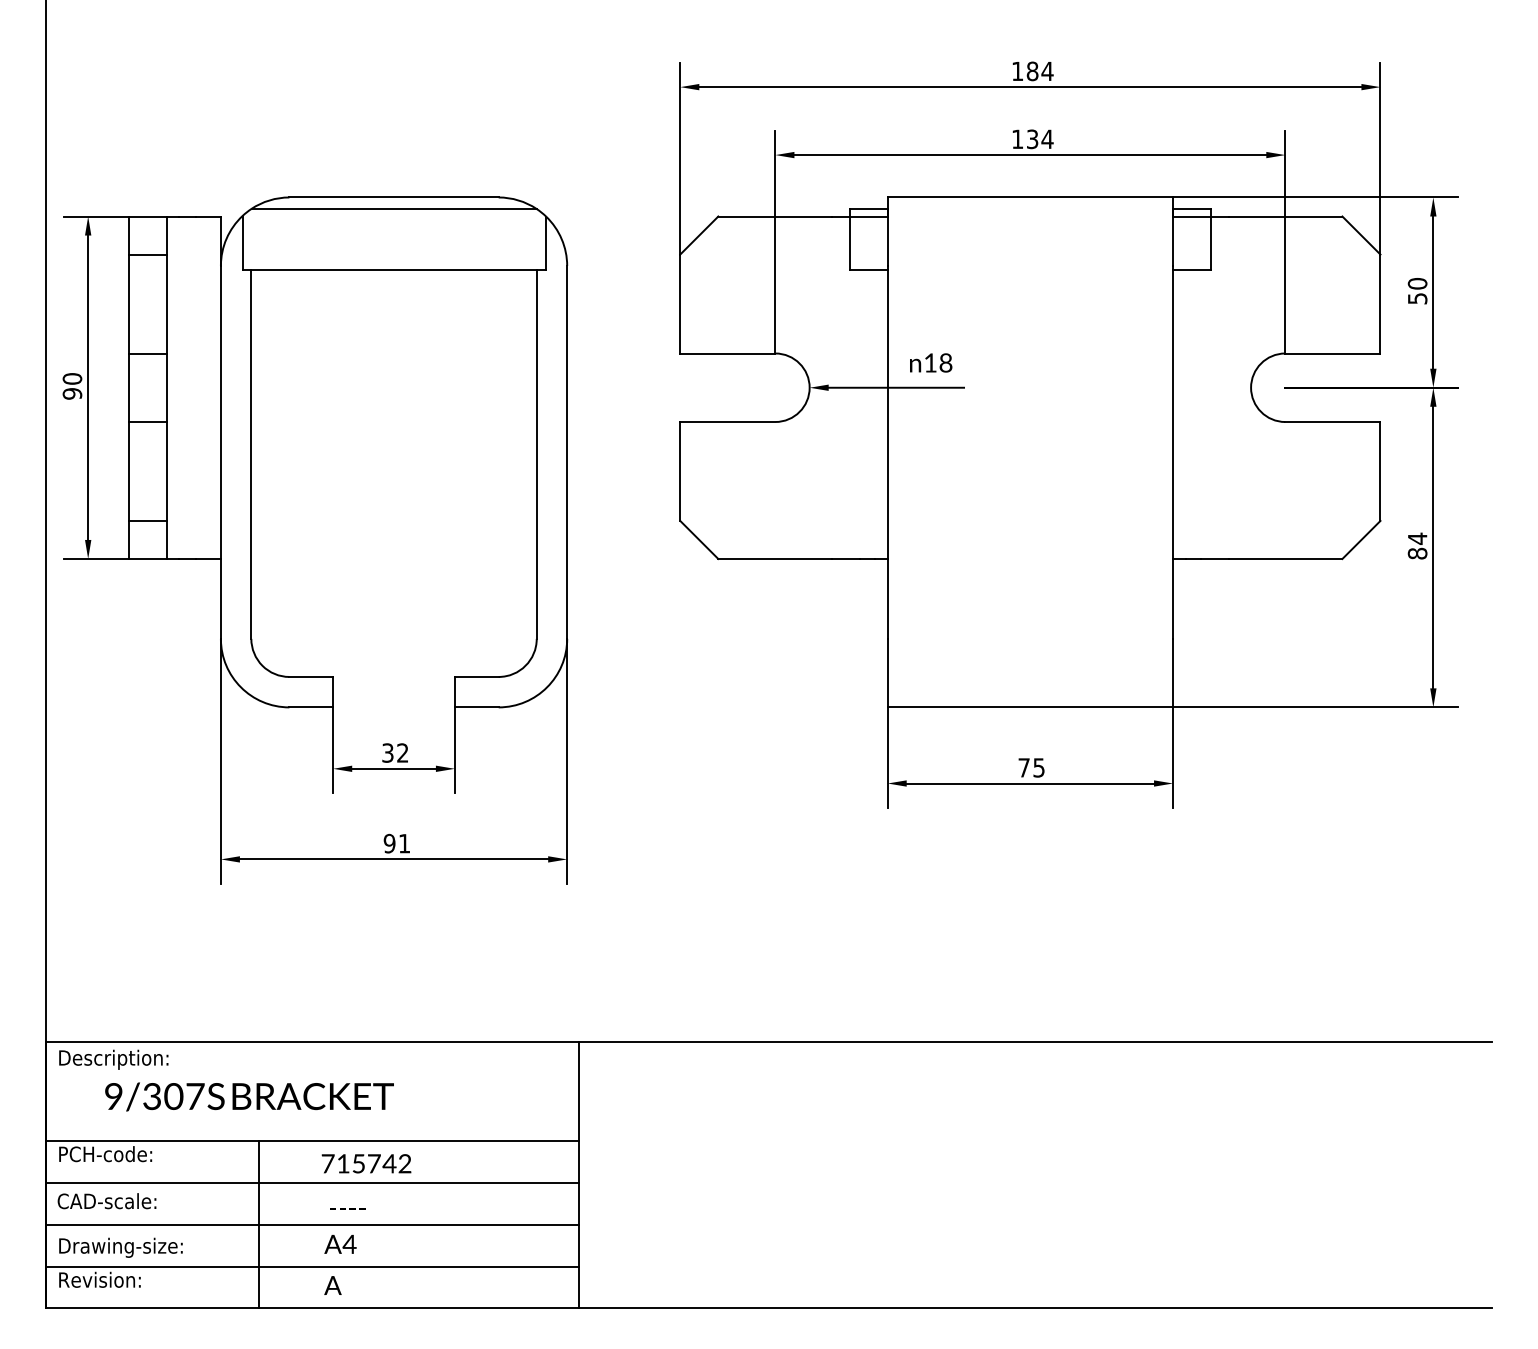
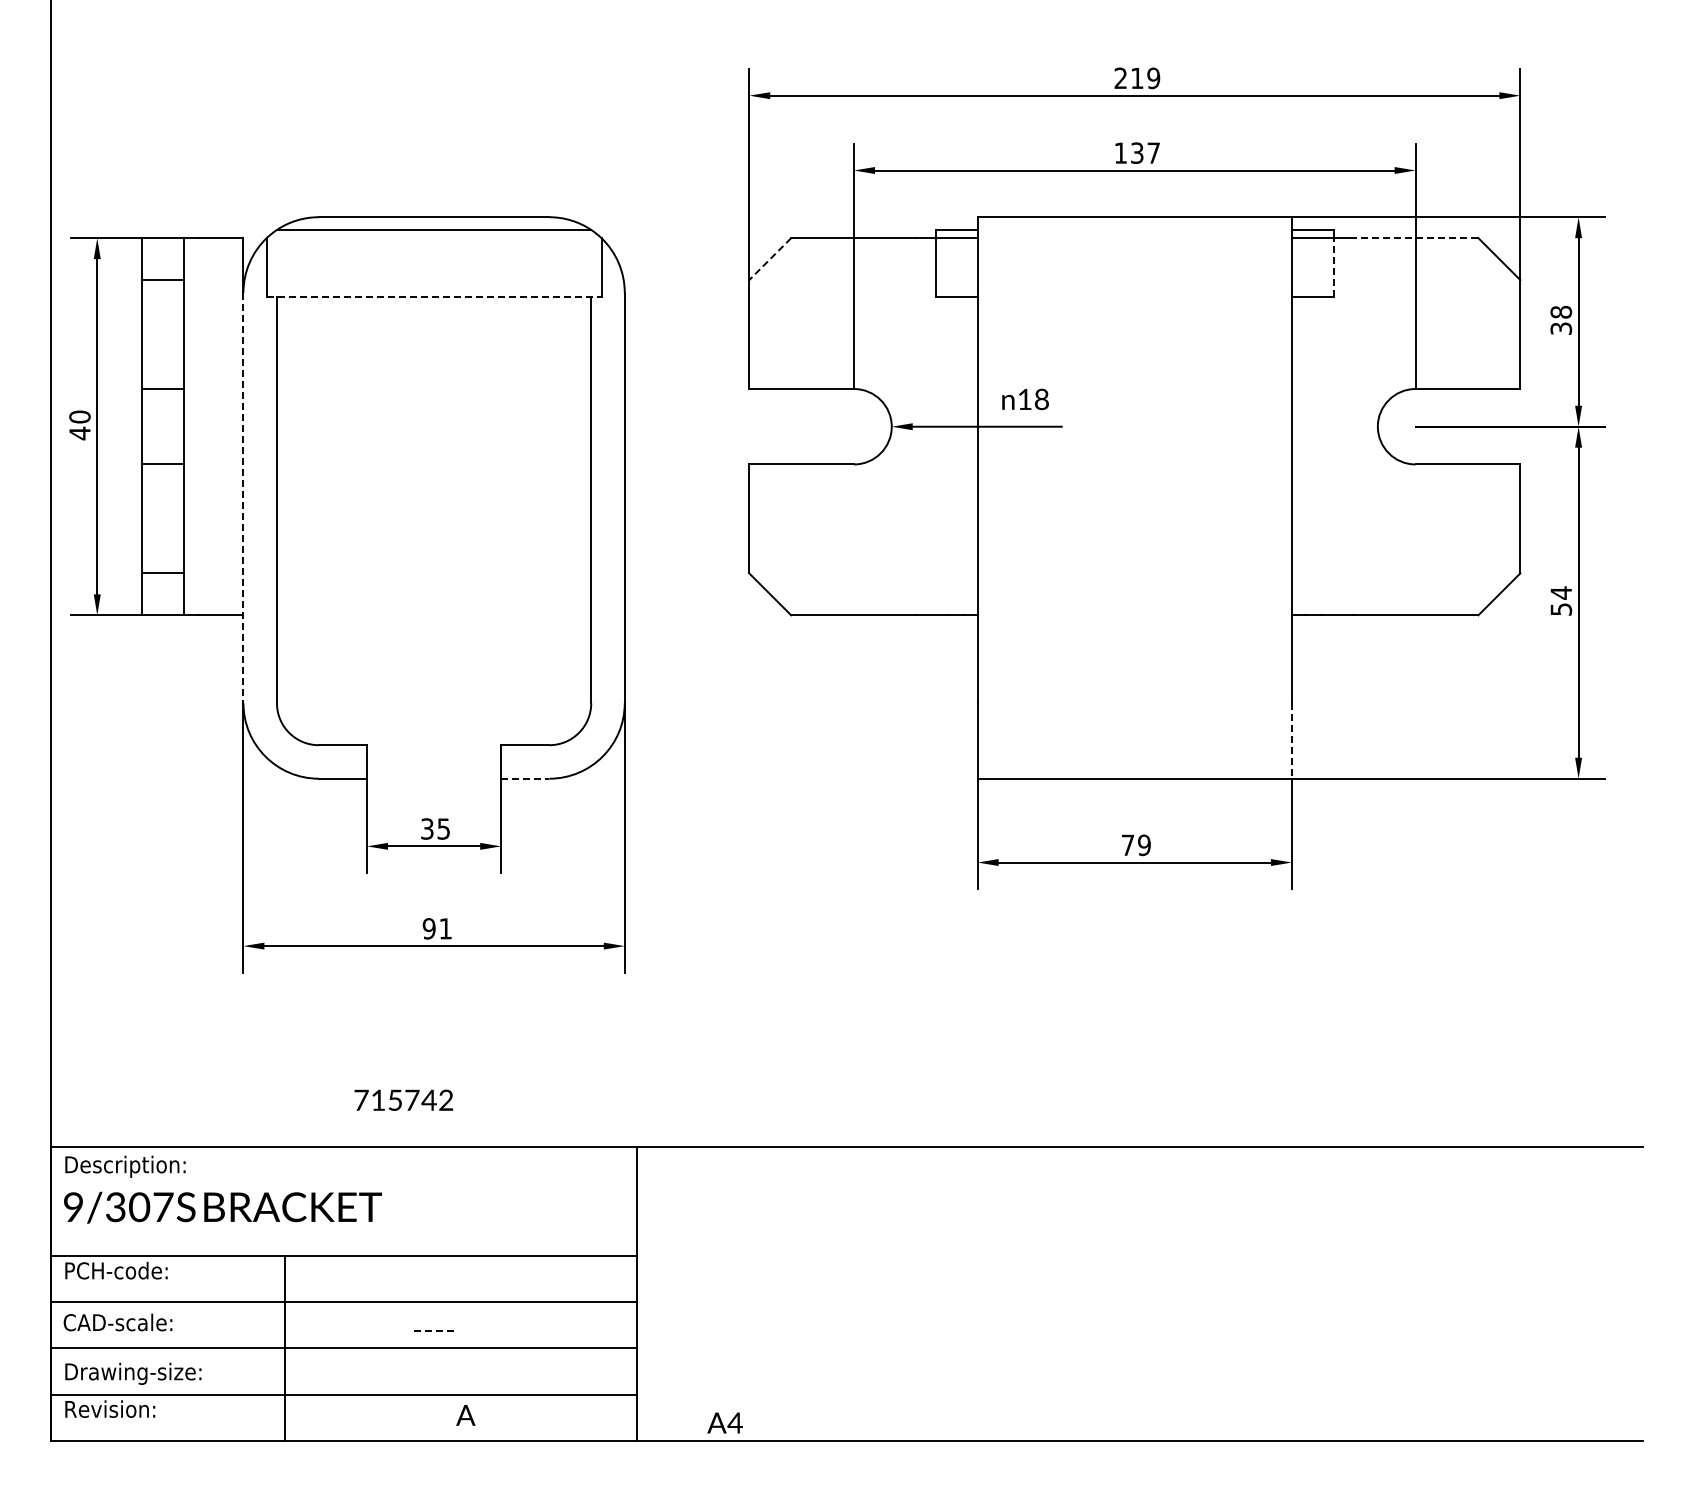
text: (1032, 71) -> (1137, 78), 184 -> 219
text: (1047, 138) -> (1153, 152), 134 -> 137
line: (1285, 216) -> (1415, 238), solid -> dashed
line: (699, 235) -> (770, 259), solid -> dashed
line: (1210, 243) -> (1333, 267), solid -> dashed
line: (395, 269) -> (435, 296), solid -> dashed
text: (1416, 290) -> (1560, 319), 50 -> 38
text: (72, 393) -> (79, 433), 90 -> 40
line: (220, 452) -> (243, 498), solid -> dashed
text: (1417, 553) -> (1561, 609), 84 -> 54
line: (1172, 673) -> (1291, 741), solid -> dashed
line: (477, 707) -> (525, 778), solid -> dashed
text: (402, 752) -> (443, 828), 32 -> 35
text: (1039, 767) -> (1144, 844), 75 -> 79
text: (249, 1096) -> (222, 1207), moved
text: (366, 1163) -> (403, 1099), moved
text: (347, 1208) -> (433, 1330), moved
text: (339, 1243) -> (724, 1422), moved
text: (332, 1285) -> (465, 1415), moved

